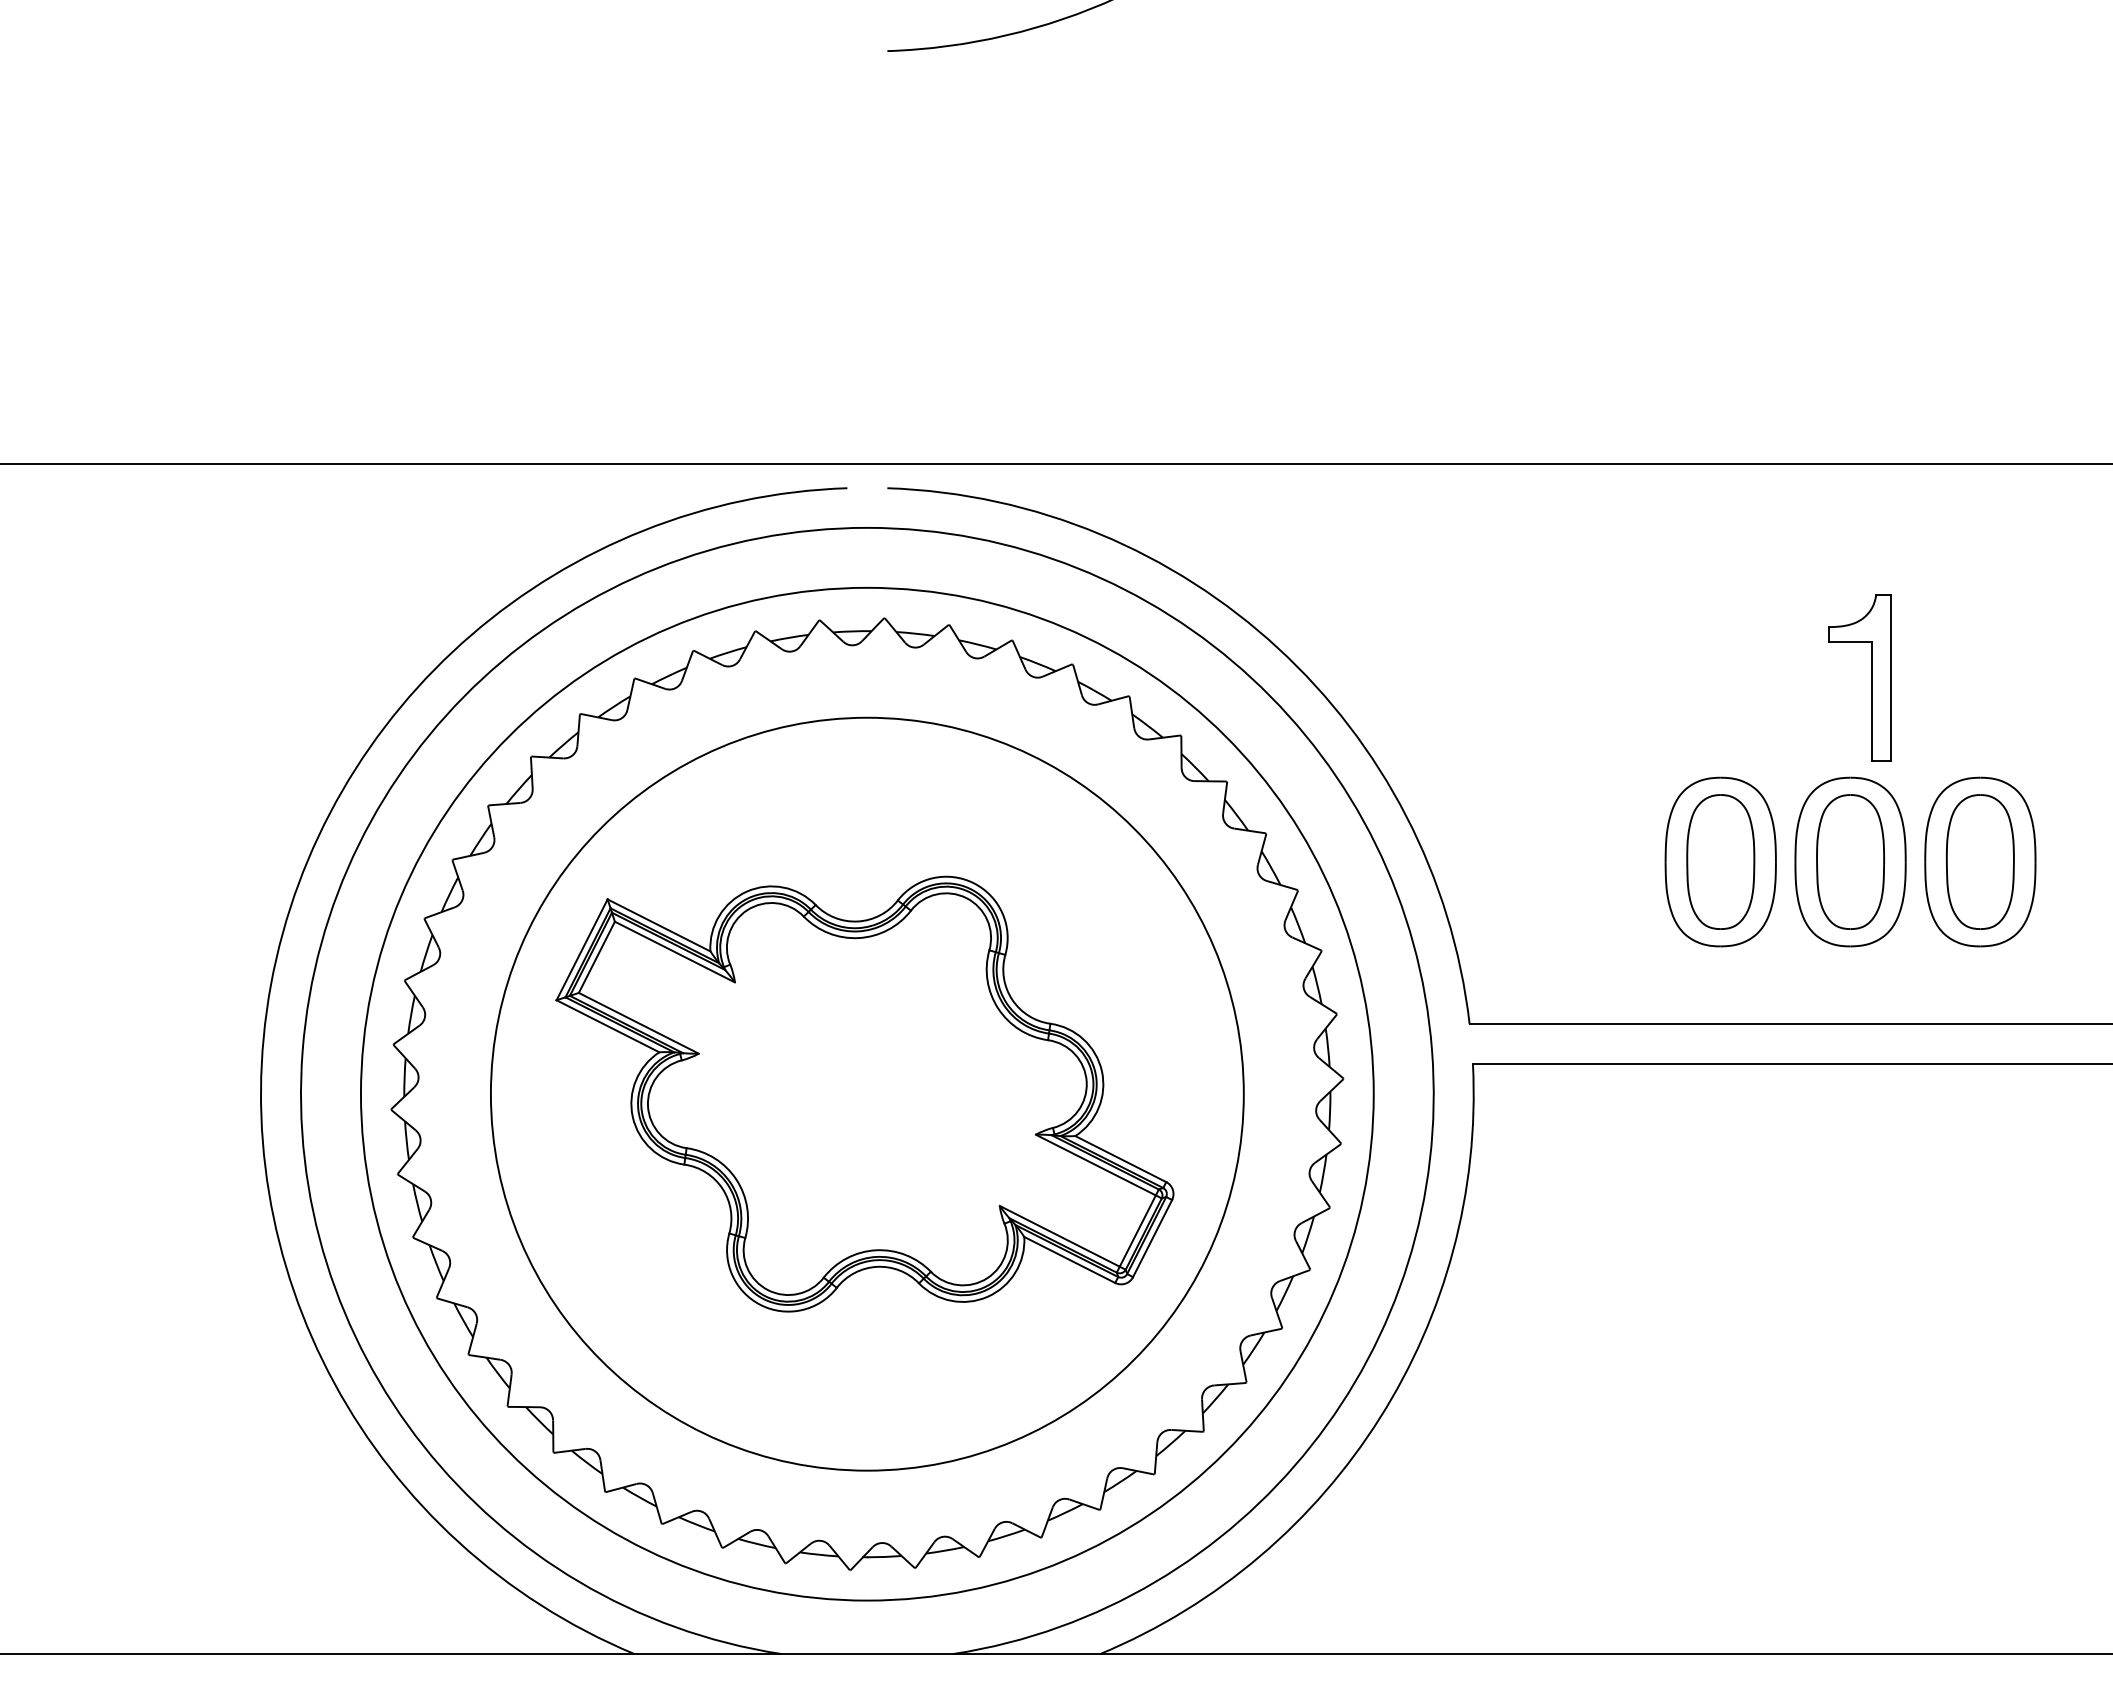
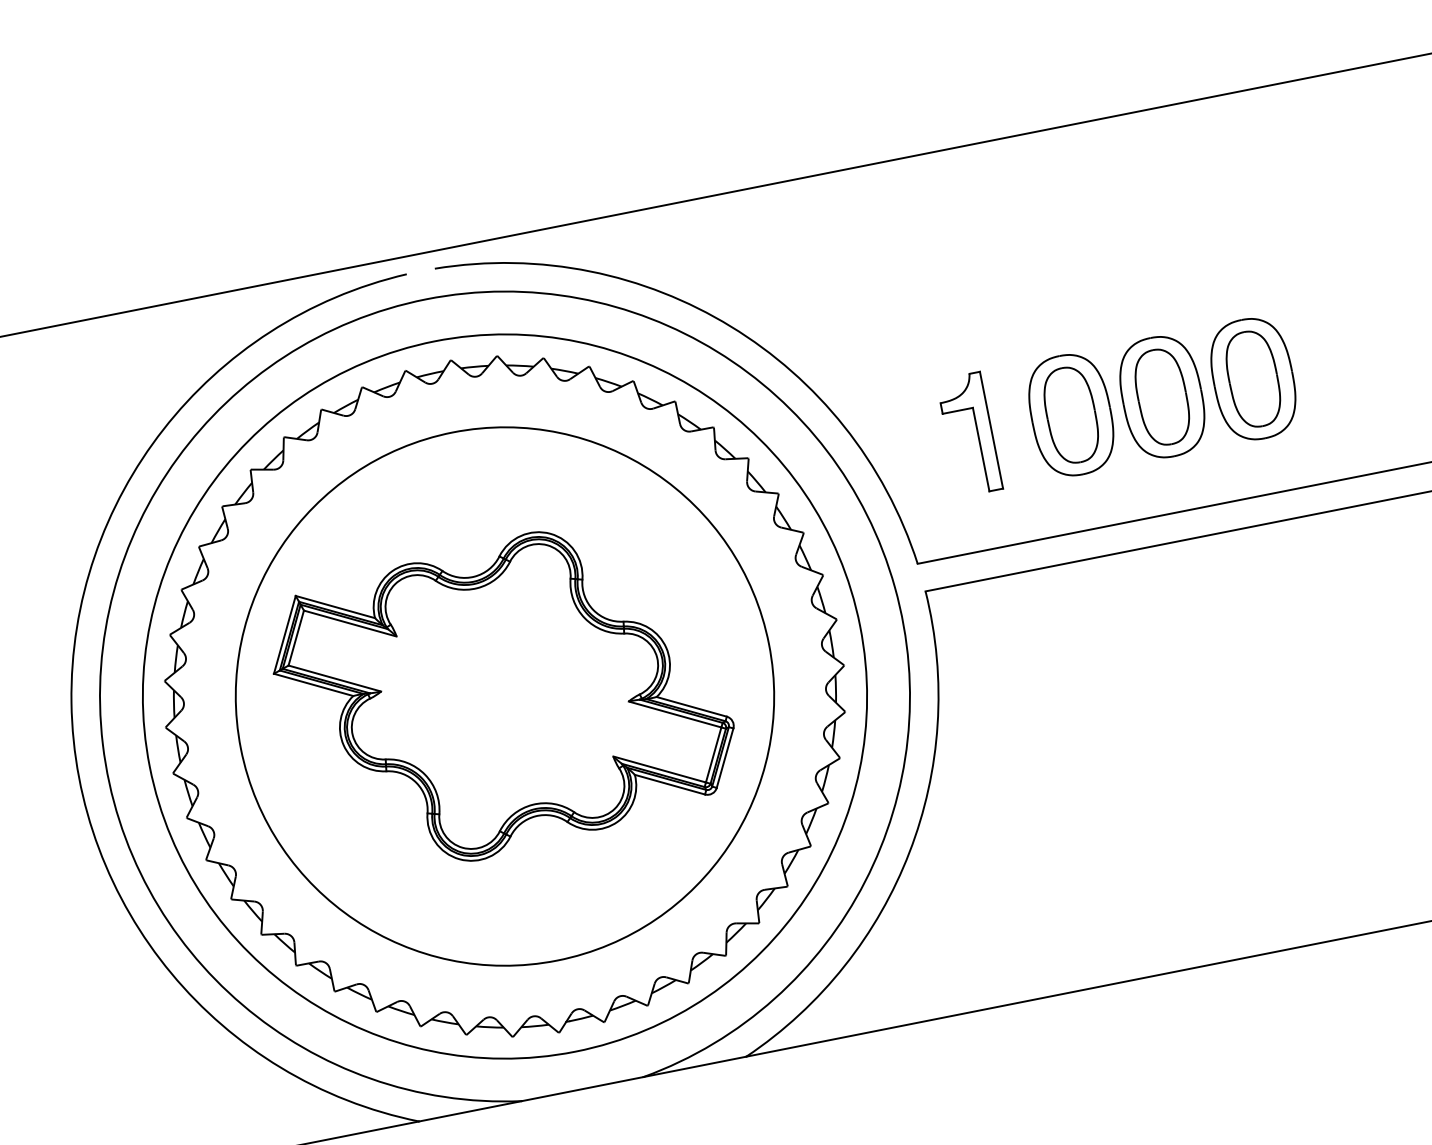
part: (1871, 677) -> (977, 432), moved

